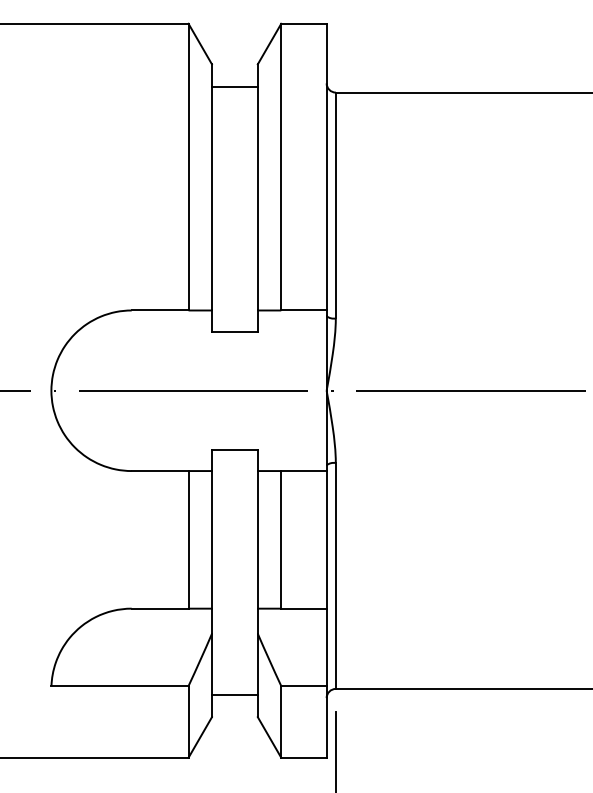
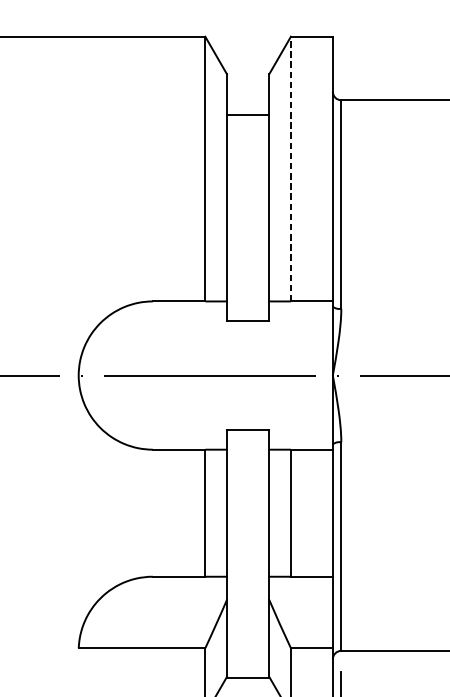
line: (234, 86) -> (247, 114), moved
line: (281, 166) -> (291, 168), solid -> dashed
line: (234, 694) -> (247, 678), moved

